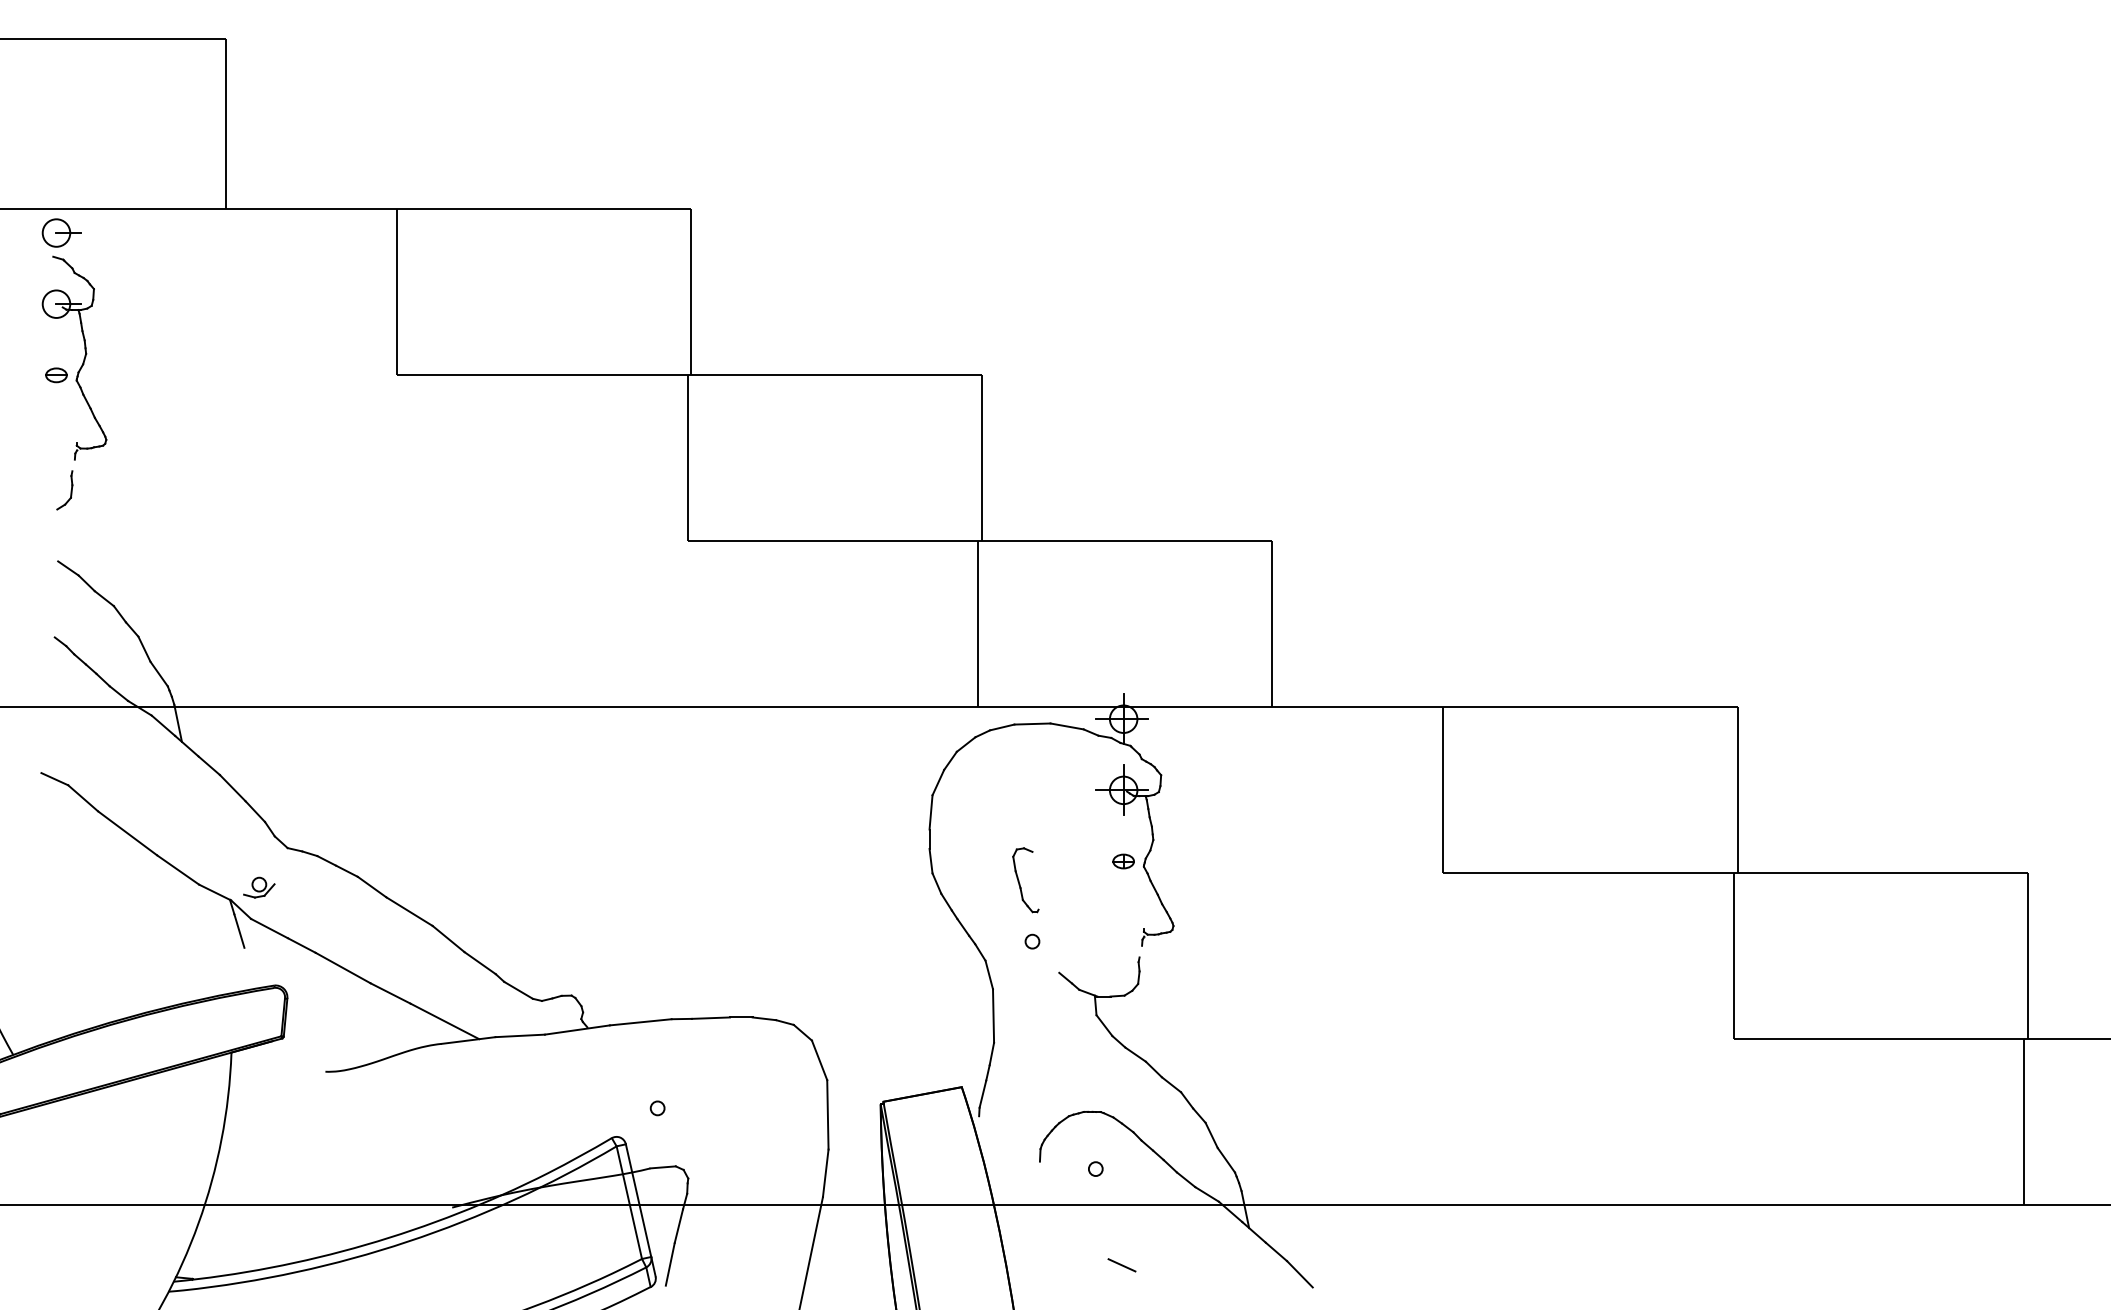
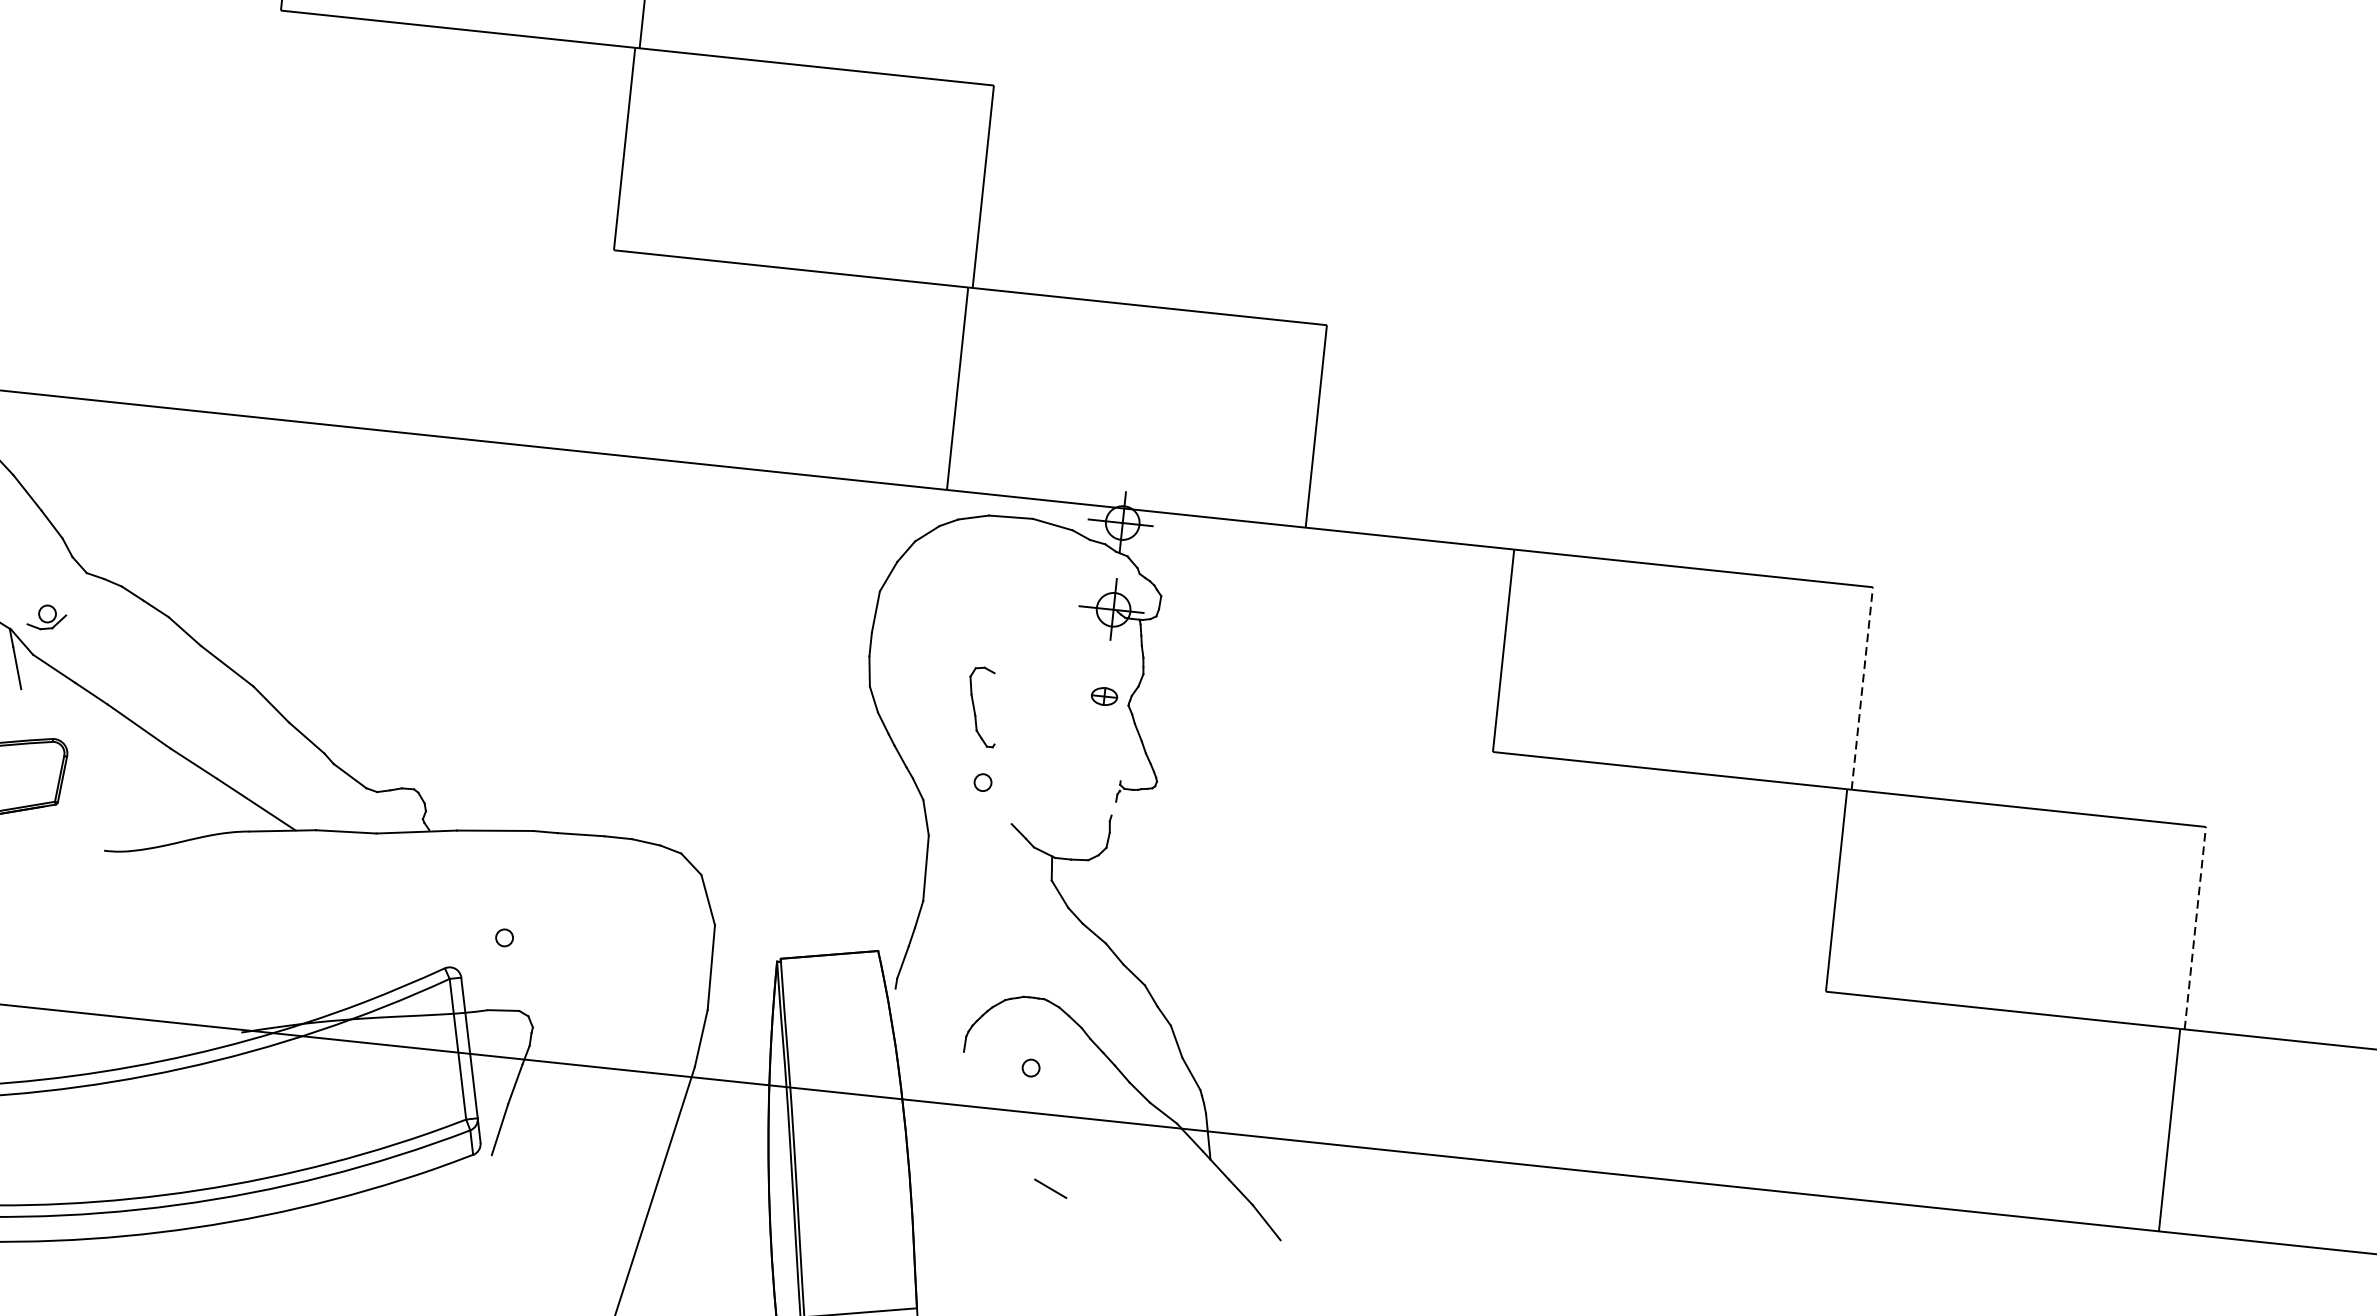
line: (1737, 789) -> (1862, 687), solid -> dashed
line: (2028, 955) -> (2195, 927), solid -> dashed

